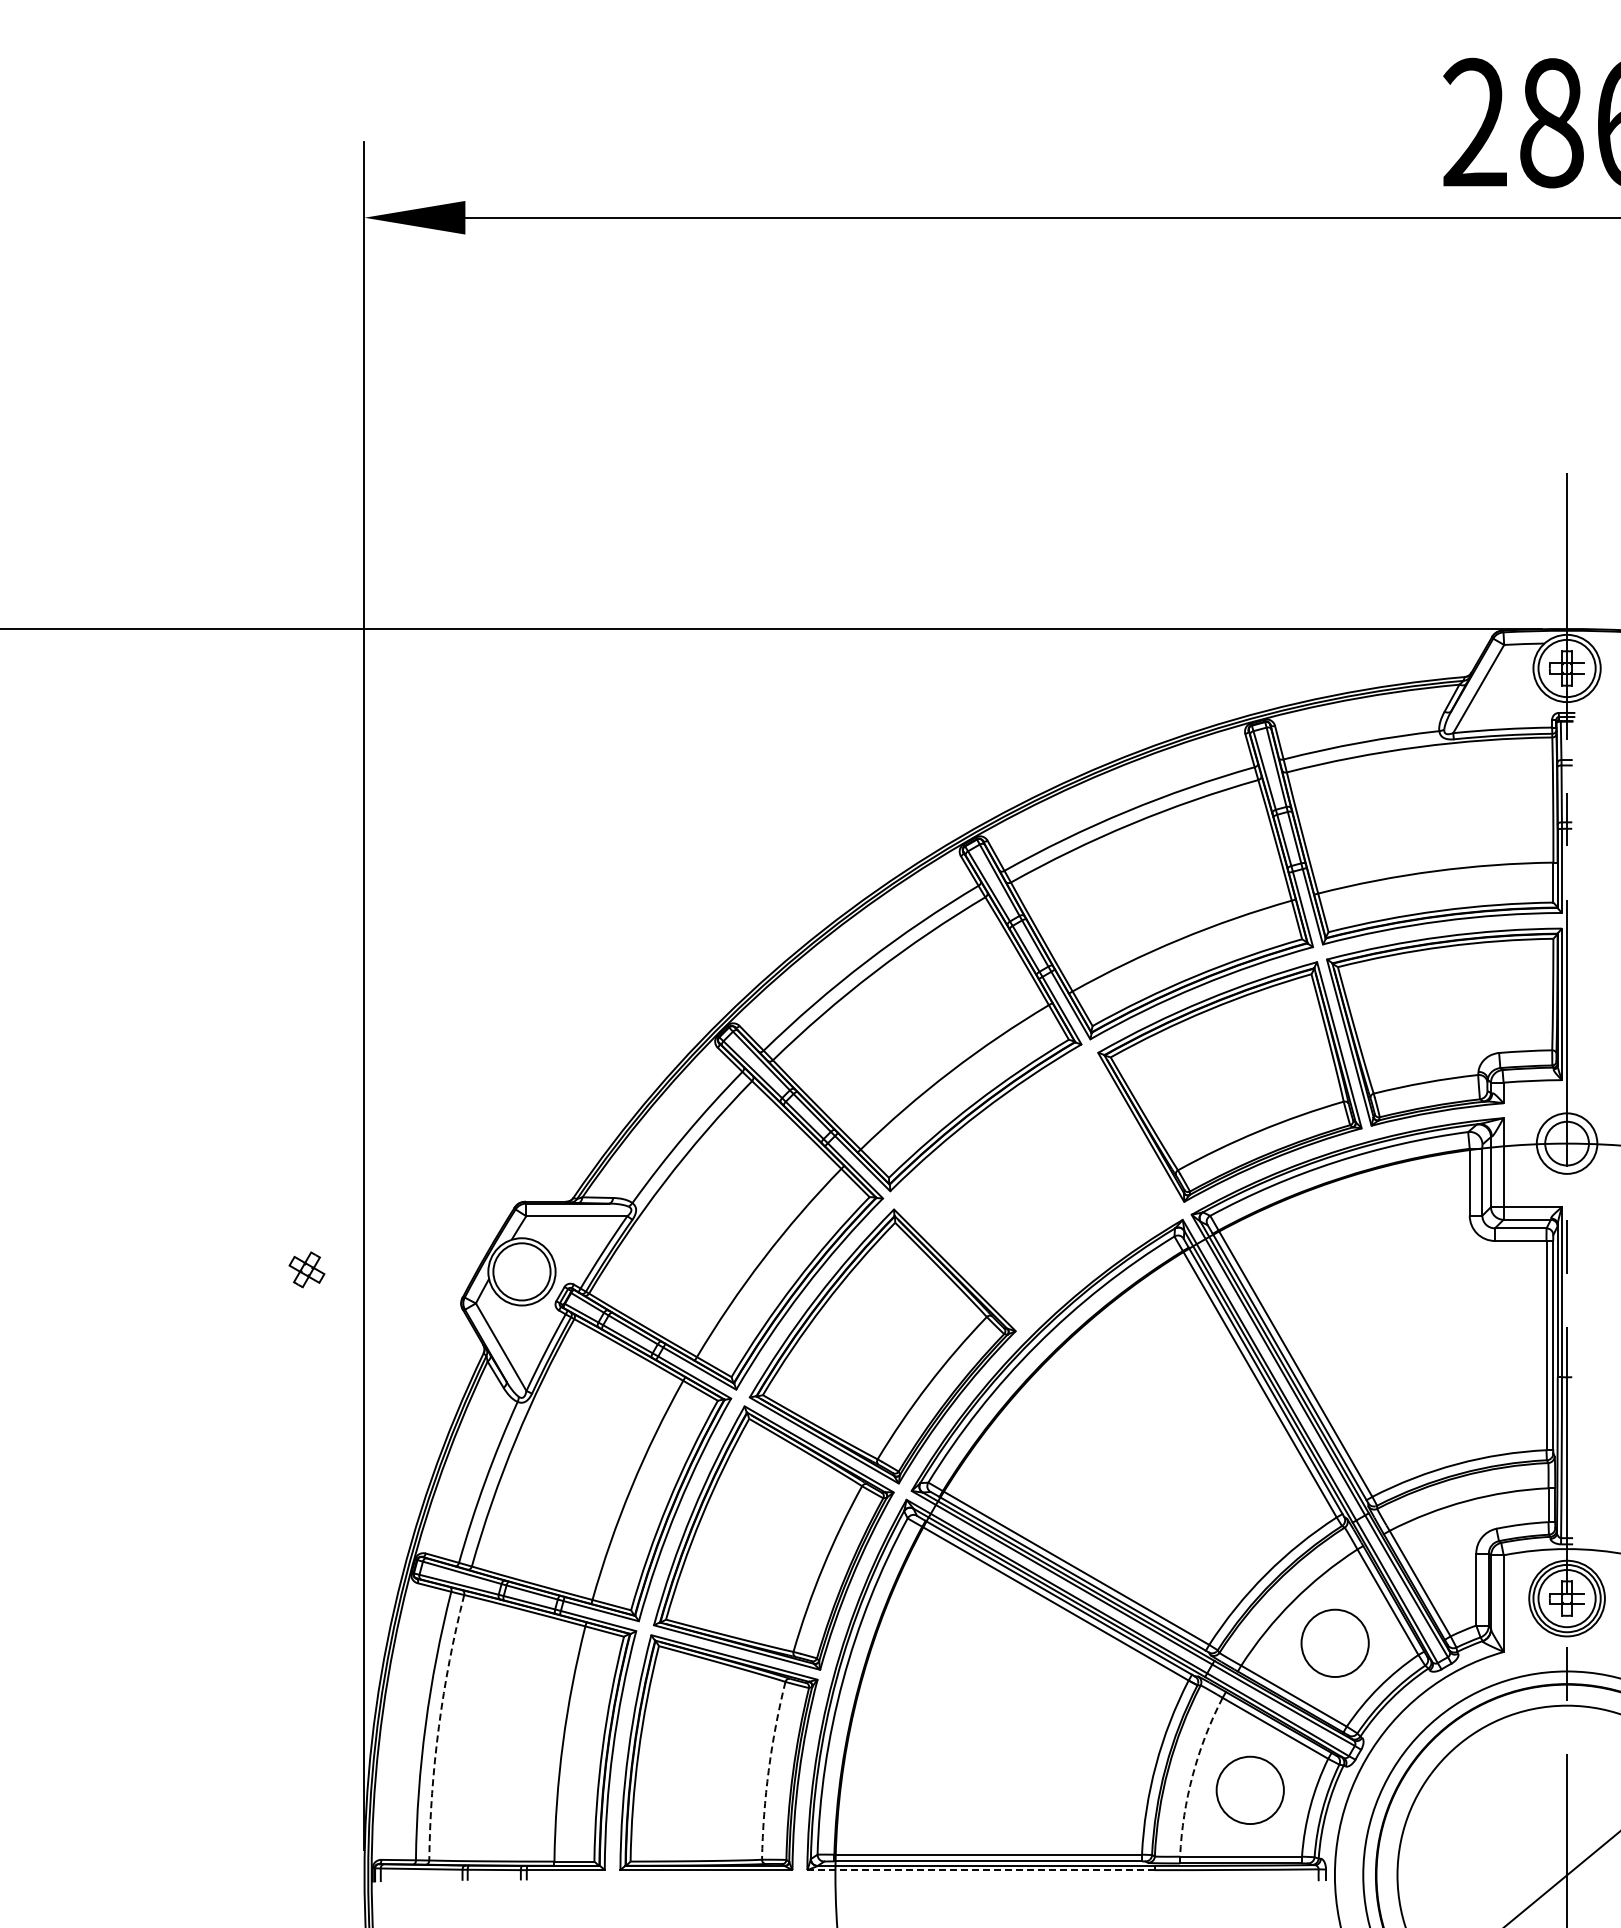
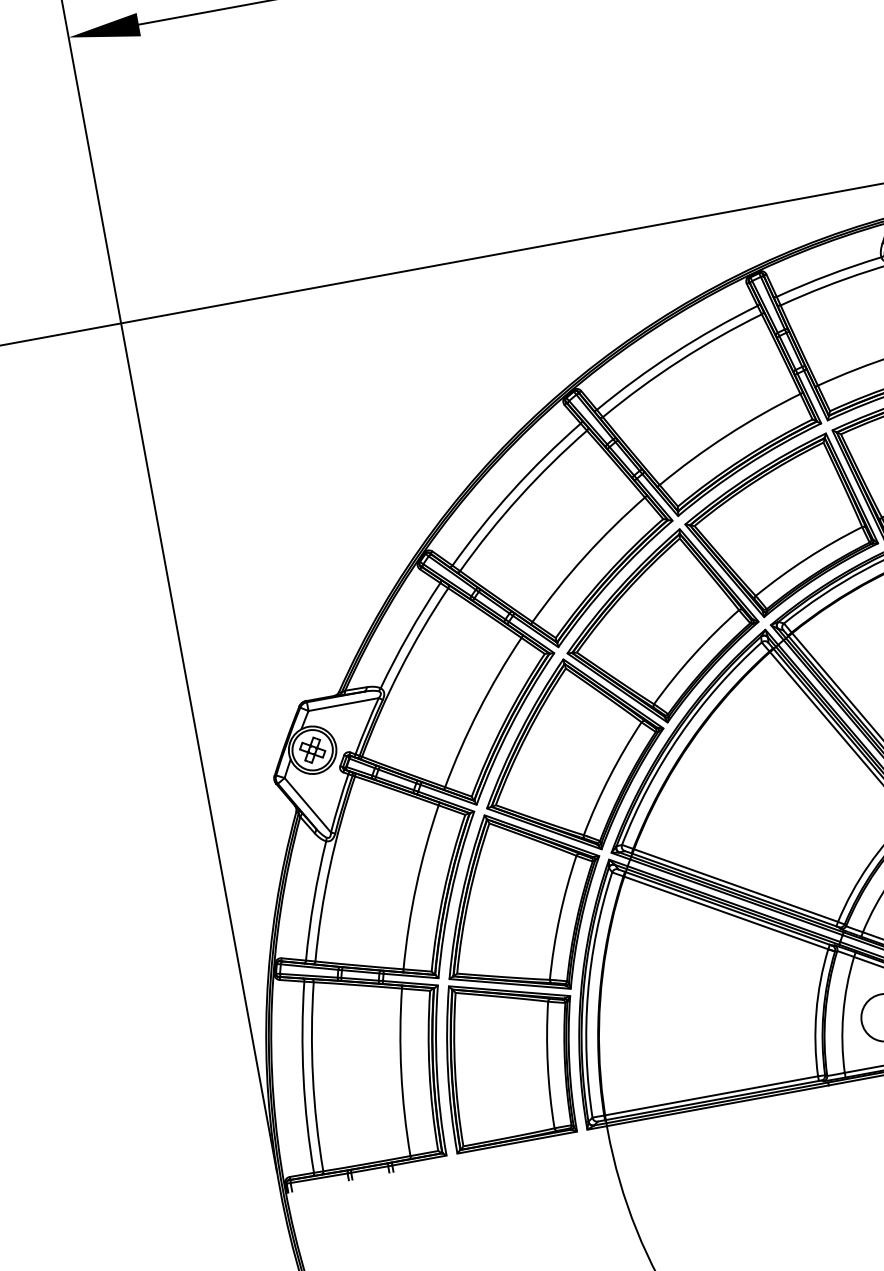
part: (1038, 1190) -> (661, 627), added
part: (306, 1269) -> (312, 750), moved
arc: (438, 1726) -> (312, 1076), dashed -> solid
arc: (768, 1770) -> (547, 1065), dashed -> solid
arc: (1192, 1775) -> (843, 1014), dashed -> solid
line: (980, 1870) -> (707, 1107), dashed -> solid

